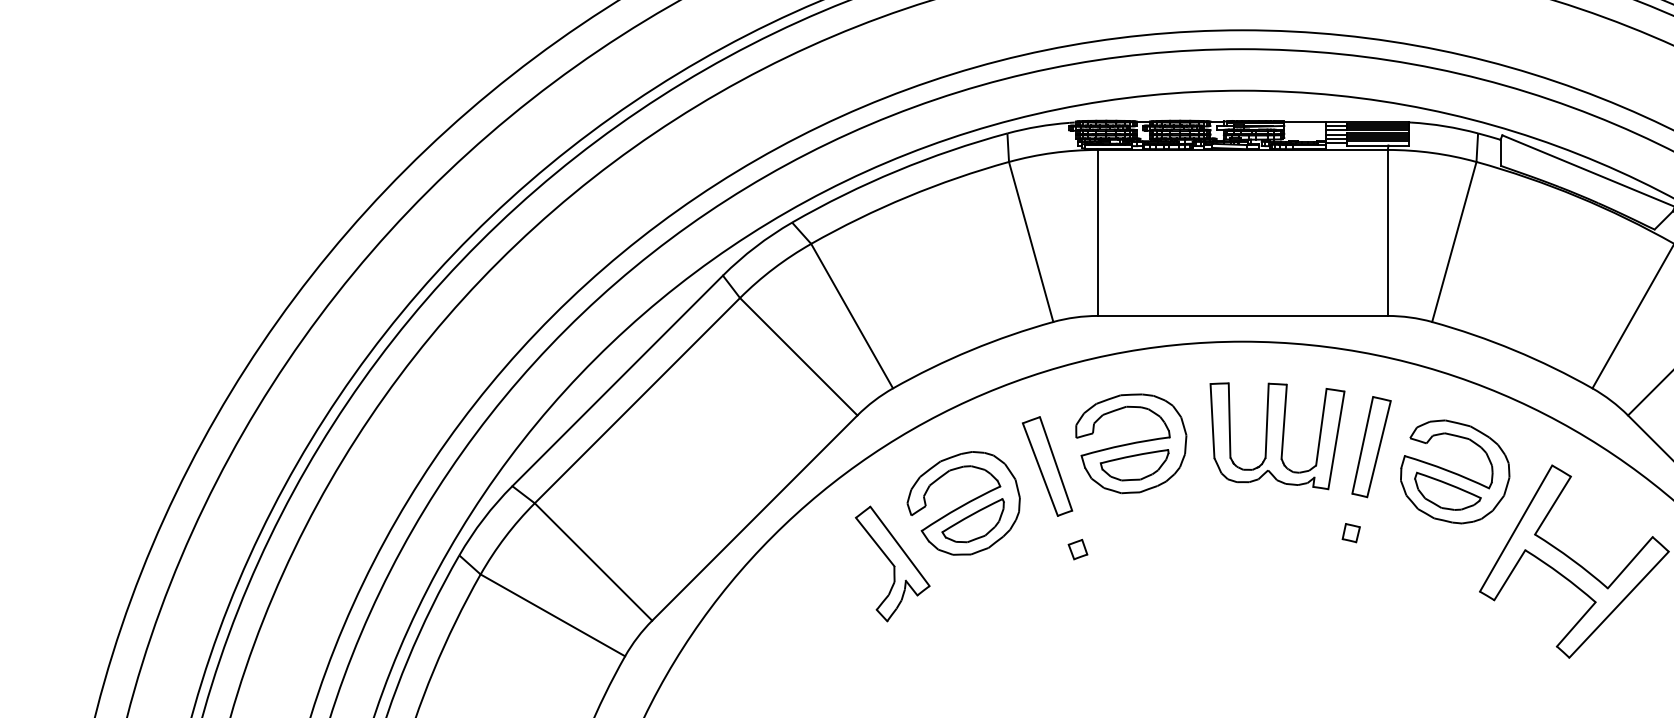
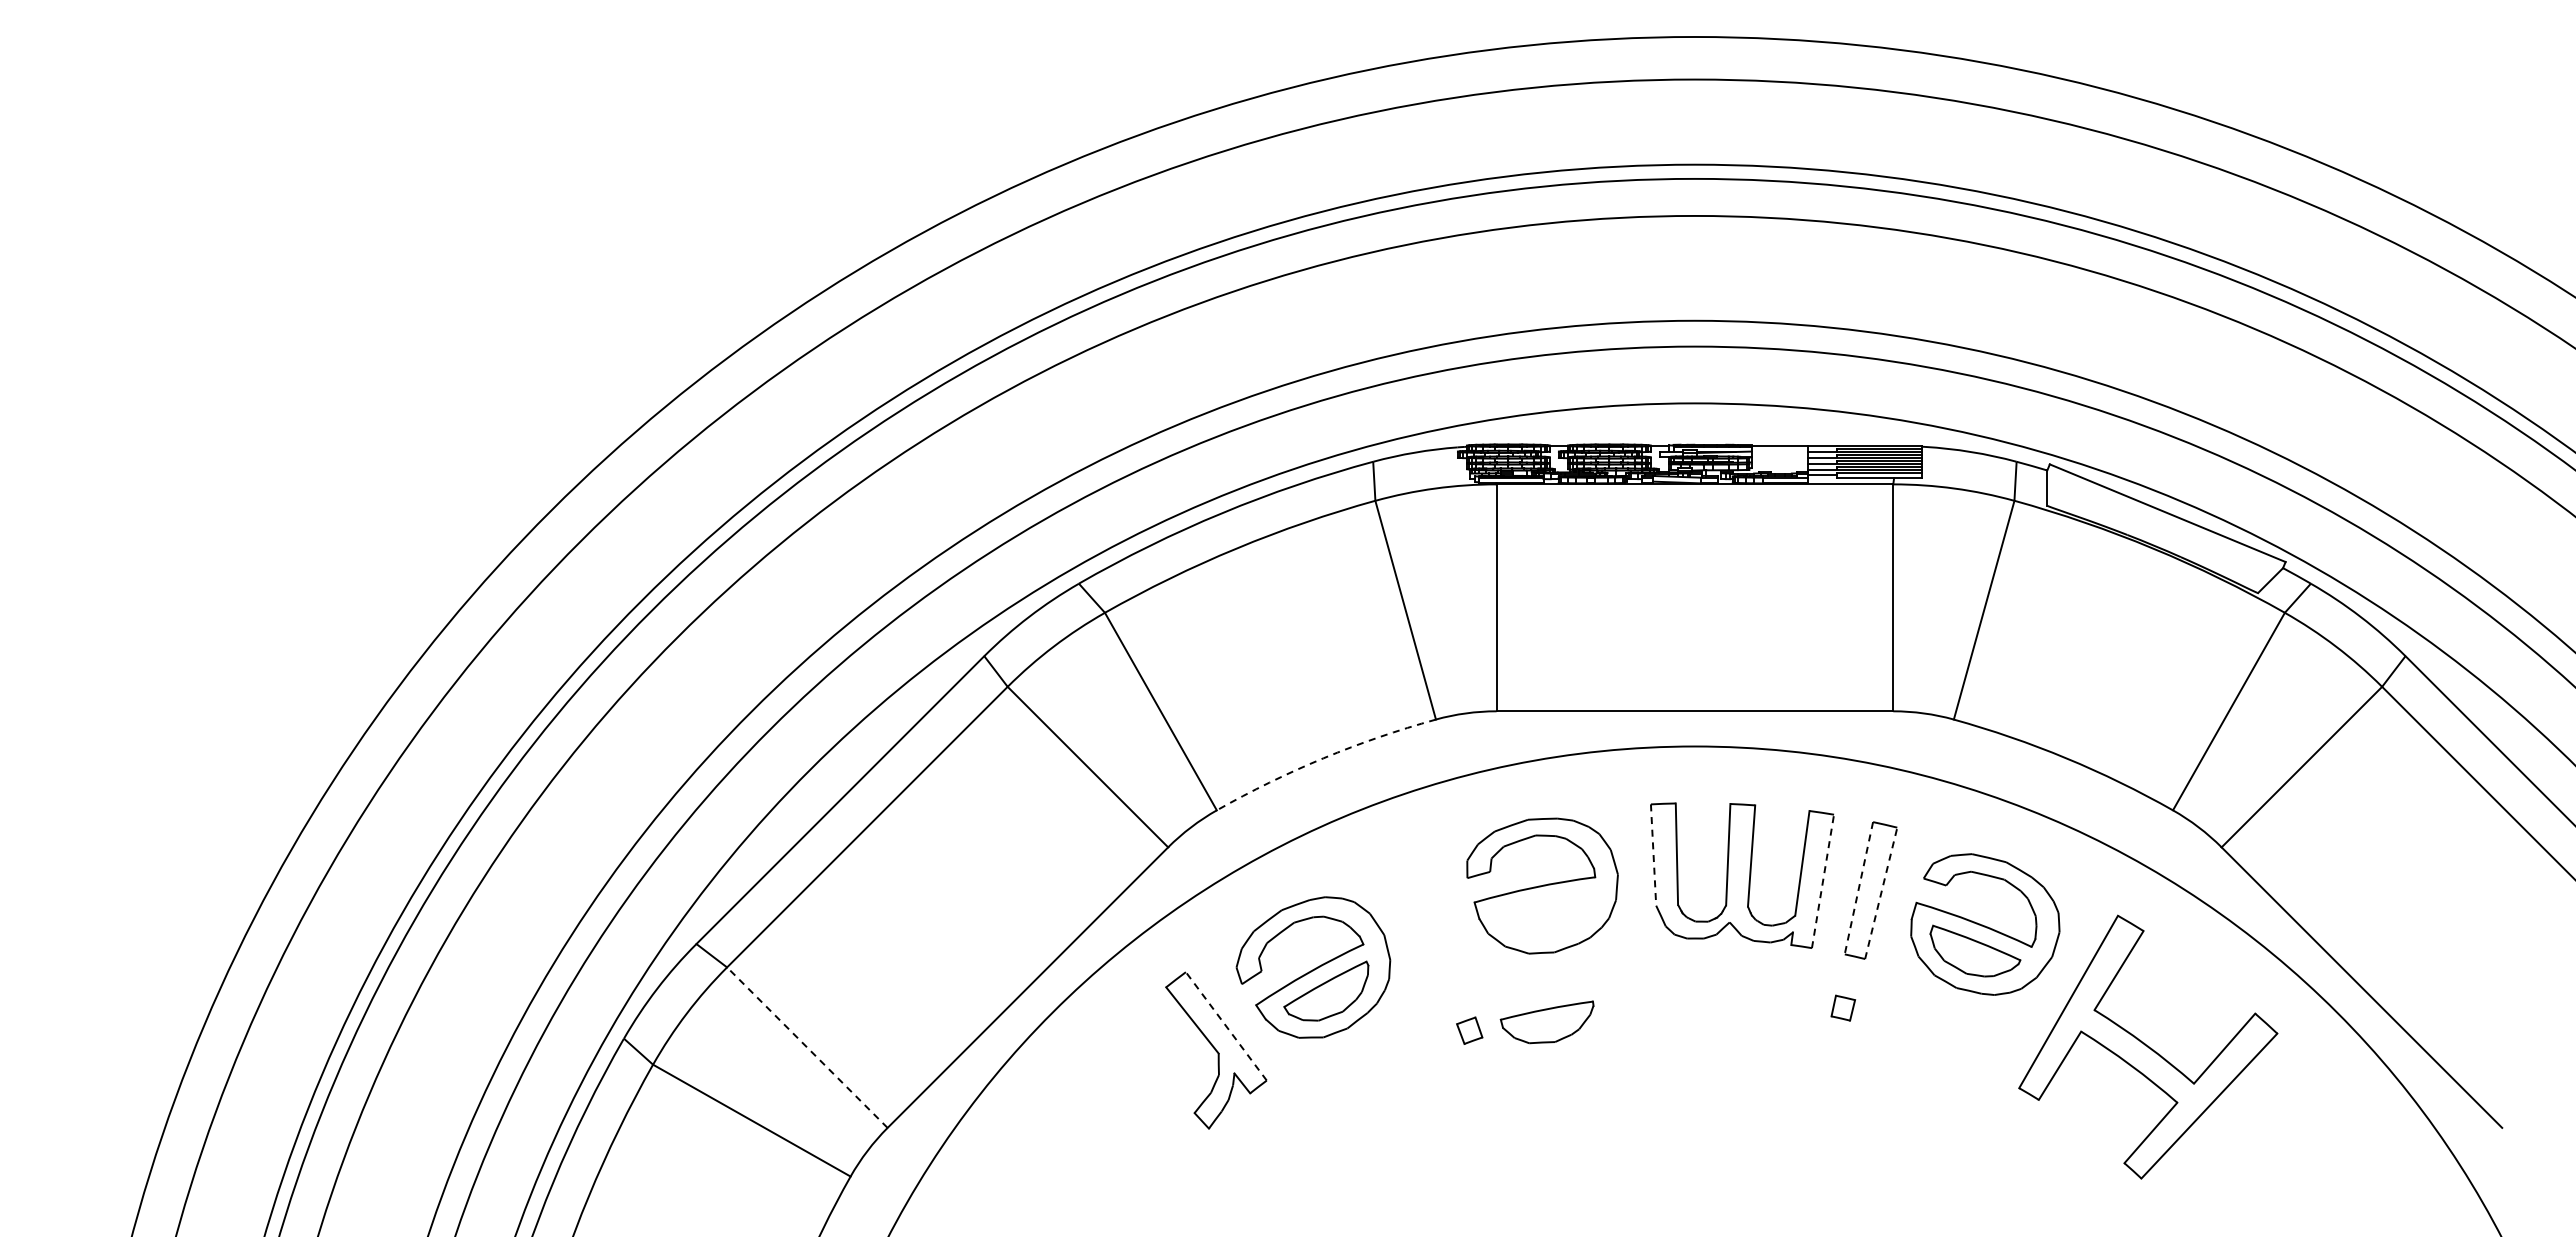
arc: (971, 350) -> (1323, 758), solid -> dashed
line: (1212, 421) -> (1653, 855), solid -> dashed
line: (1336, 440) -> (1823, 881), solid -> dashed
line: (1362, 445) -> (1858, 888), solid -> dashed
line: (1379, 449) -> (1881, 893), solid -> dashed
part: (1134, 465) -> (1546, 1022), moved
part: (1047, 466) -> (1427, 916), removed
line: (900, 546) -> (1226, 1026), solid -> dashed
line: (593, 561) -> (807, 1047), solid -> dashed

